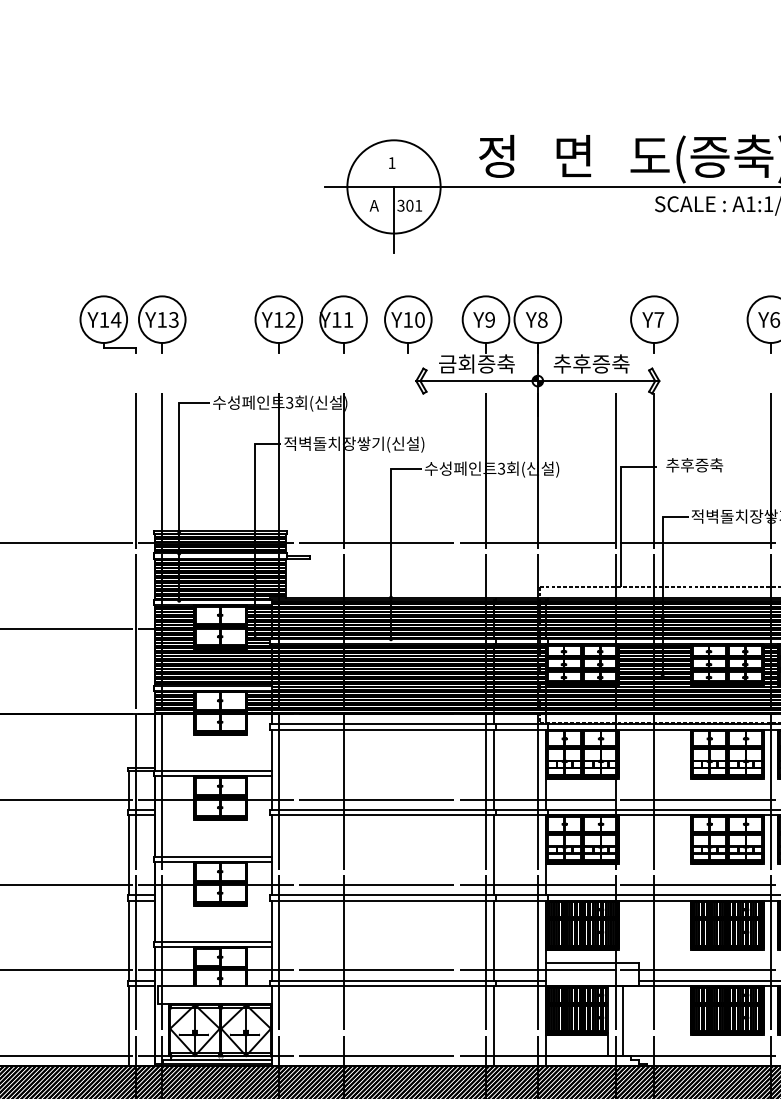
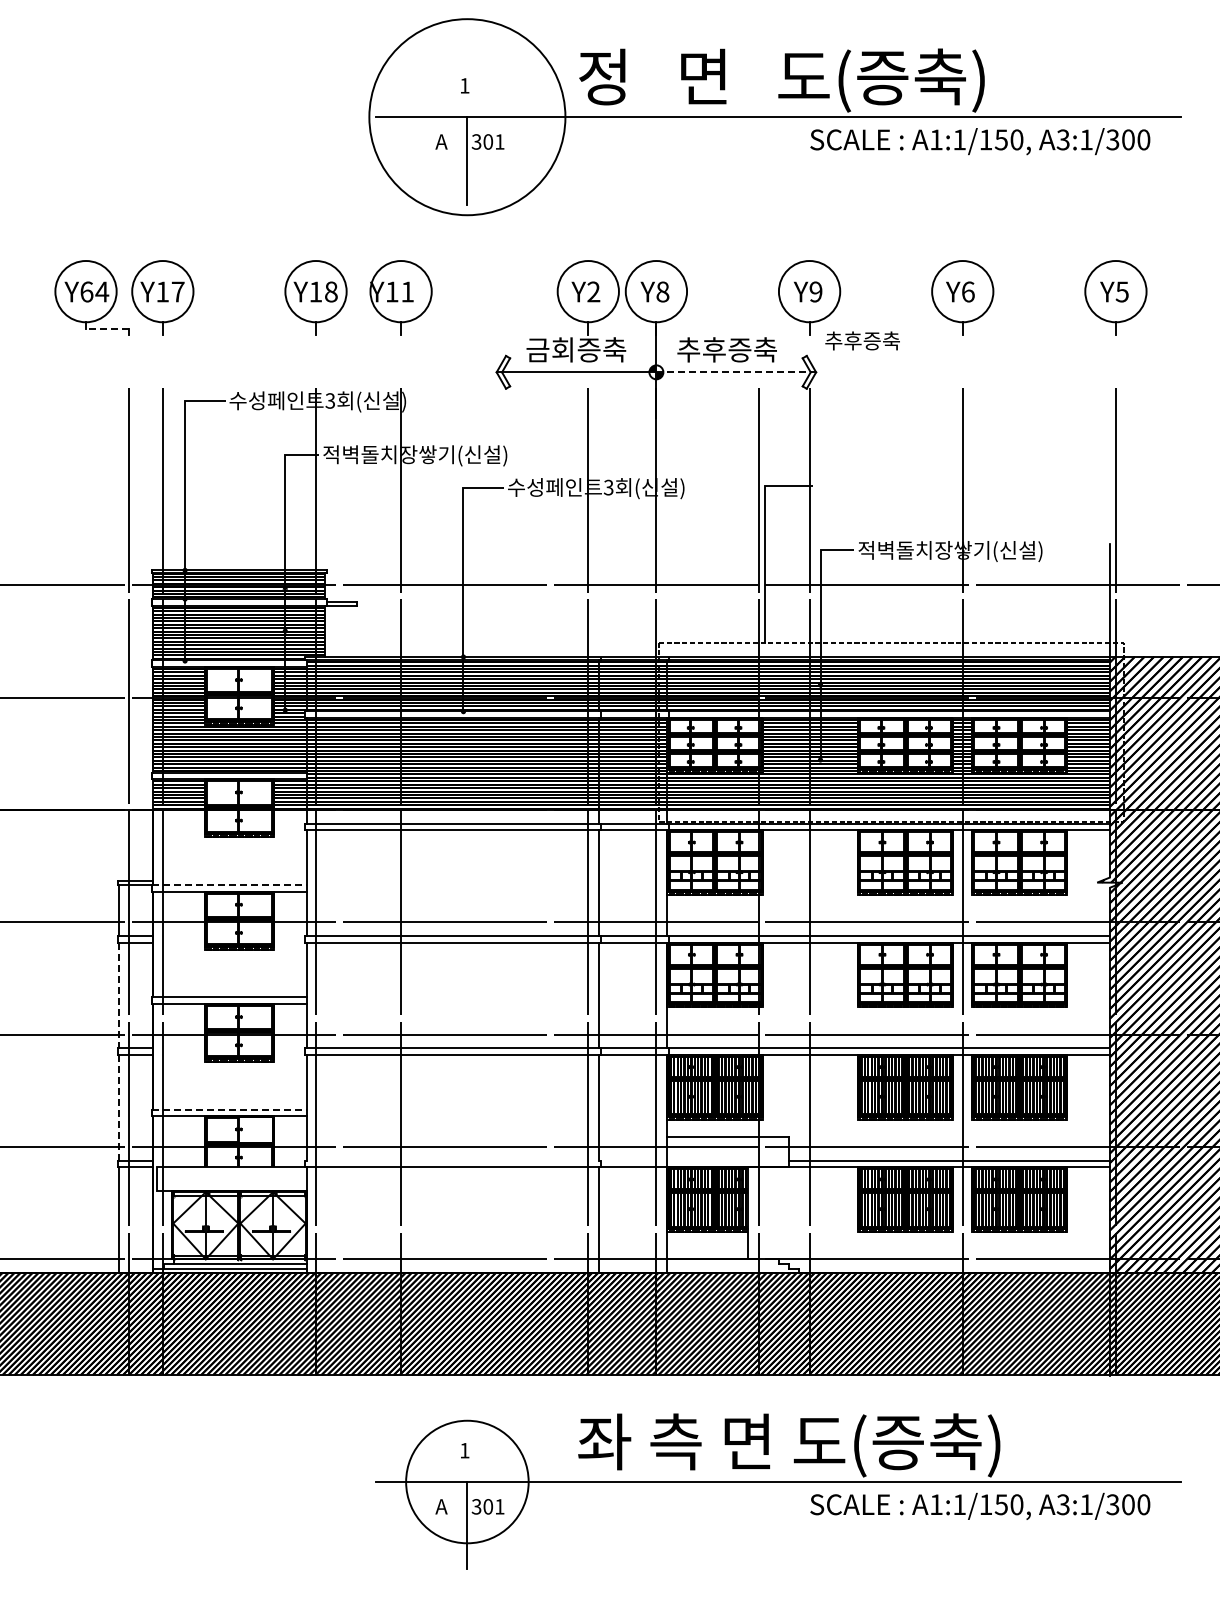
circle: (394, 186) -> (467, 116), size x1.6
text: (104, 319) -> (86, 291), Y14 -> Y64
text: (173, 319) -> (177, 291), Y13 -> Y17
text: (290, 319) -> (331, 291), Y12 -> Y18
text: (658, 319) -> (815, 291), Y7 -> Y9
text: (489, 320) -> (593, 292), Y9 -> Y2
part: (407, 324) -> (485, 297), removed
line: (119, 347) -> (106, 328), solid -> dashed
line: (598, 381) -> (736, 372), solid -> dashed
text: (694, 464) -> (862, 340), moved
line: (212, 770) -> (229, 884), solid -> dashed
line: (129, 855) -> (119, 995), solid -> dashed
line: (129, 940) -> (119, 1107), solid -> dashed
line: (212, 941) -> (229, 1109), solid -> dashed
line: (407, 980) -> (485, 1160), removed
line: (623, 1021) -> (768, 1213), removed

